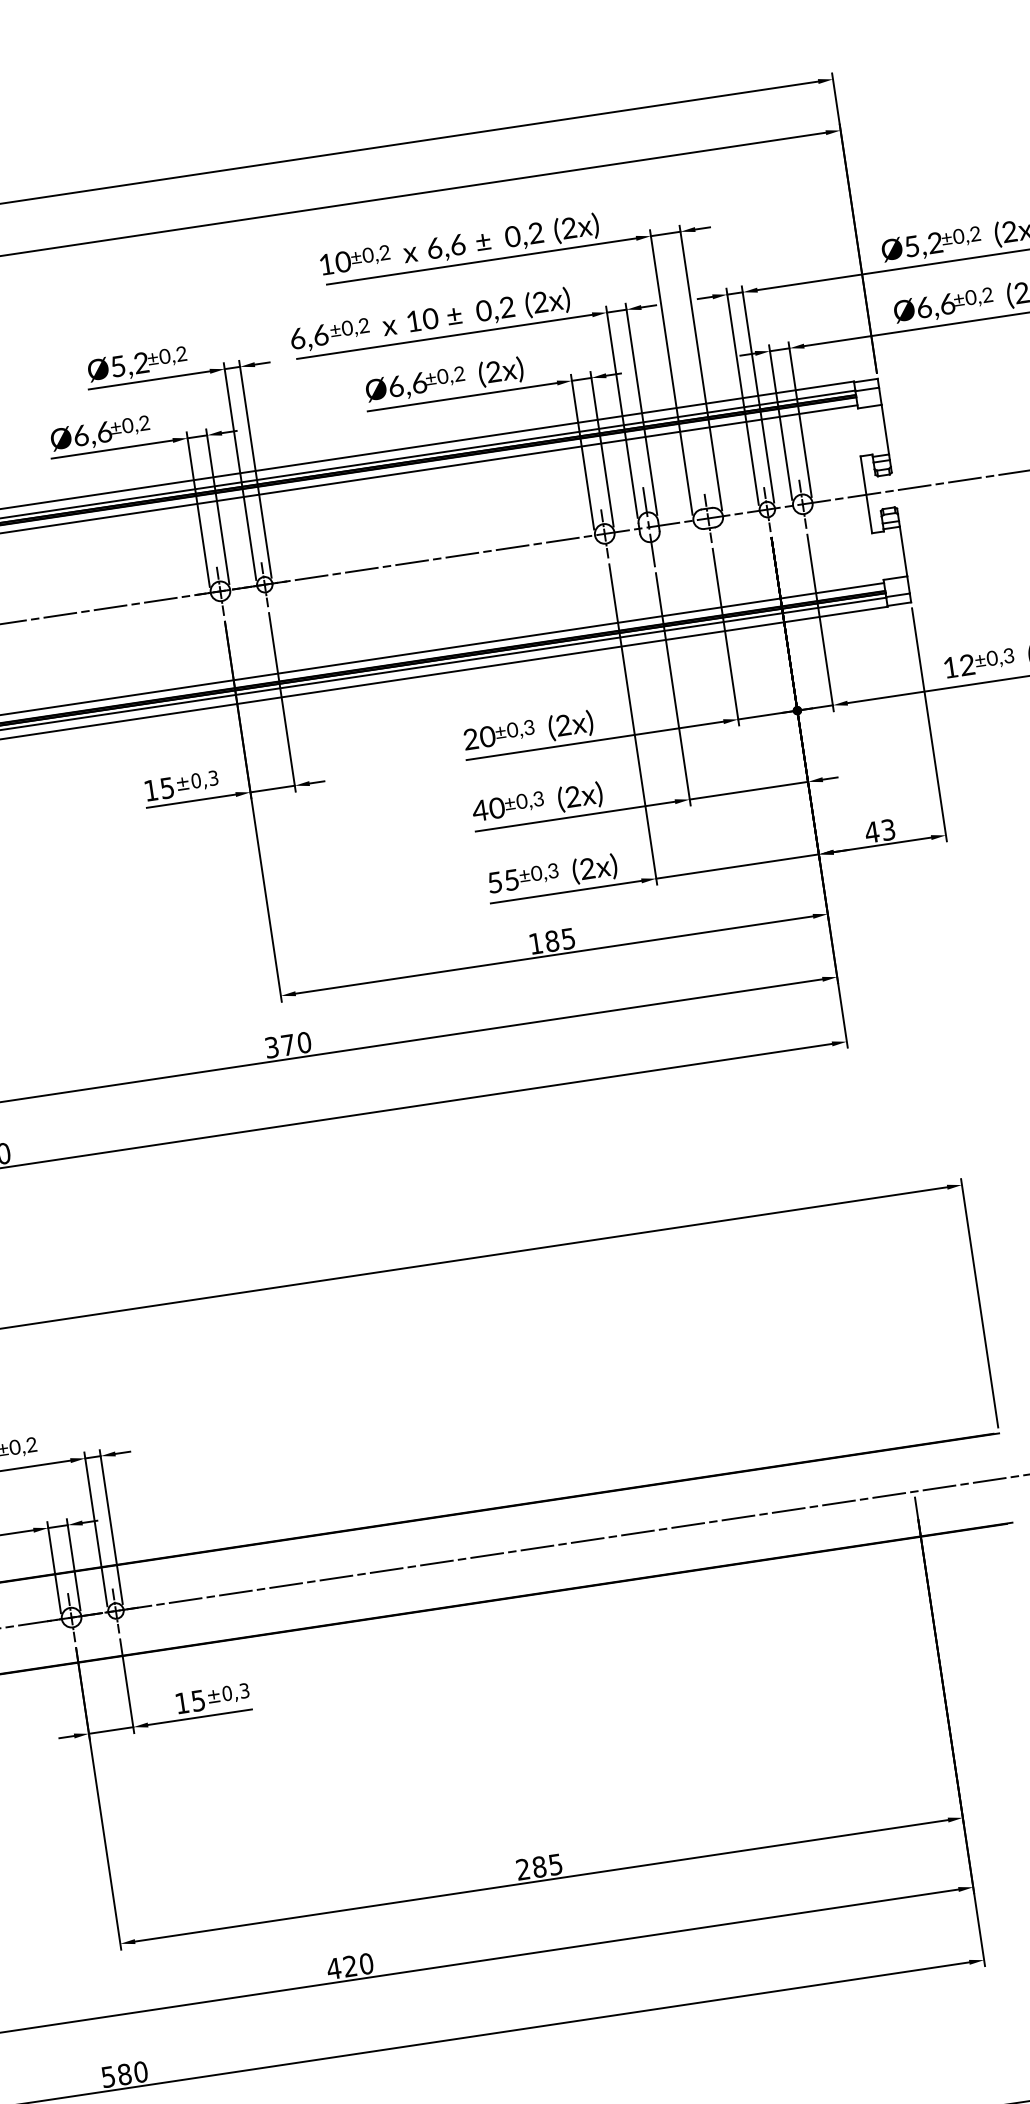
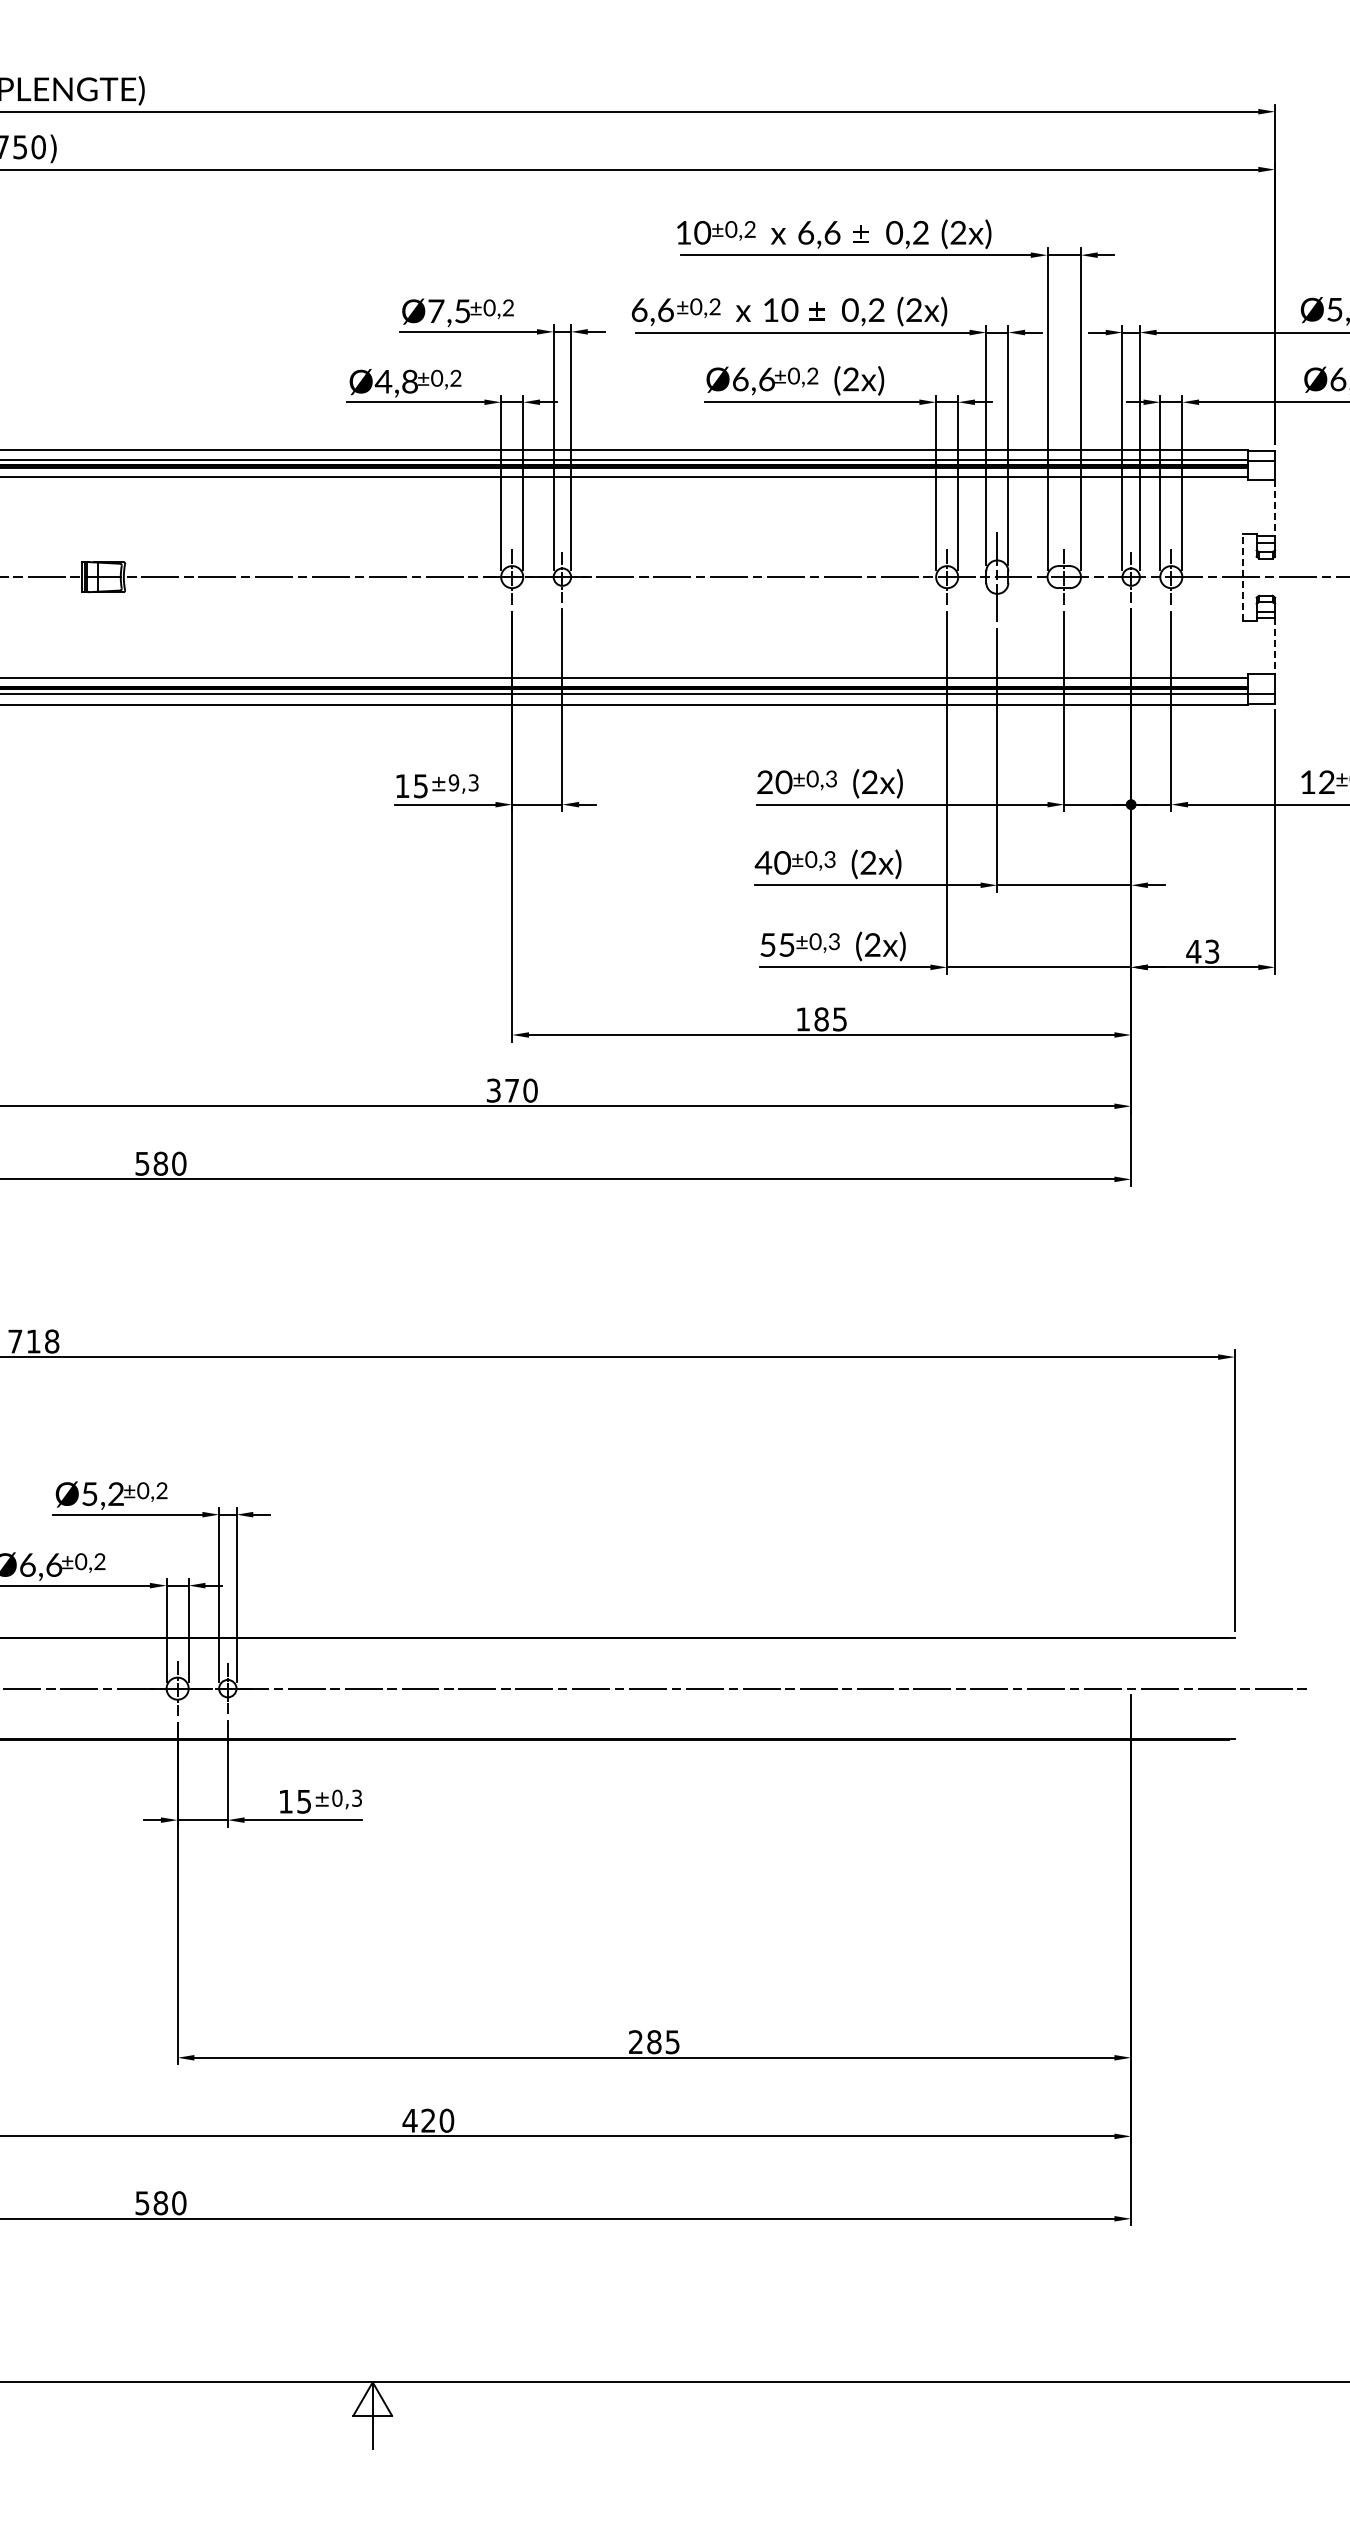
text: (129, 364) -> (449, 311), Ø5,2 -> Ø7,5
line: (885, 429) -> (1275, 508), solid -> dashed
text: (92, 433) -> (396, 381), Ø6,6 -> Ø4,8
line: (866, 494) -> (1243, 576), solid -> dashed
line: (904, 551) -> (1275, 646), solid -> dashed
text: (195, 780) -> (453, 782), ±0,3 -> ±9,3

